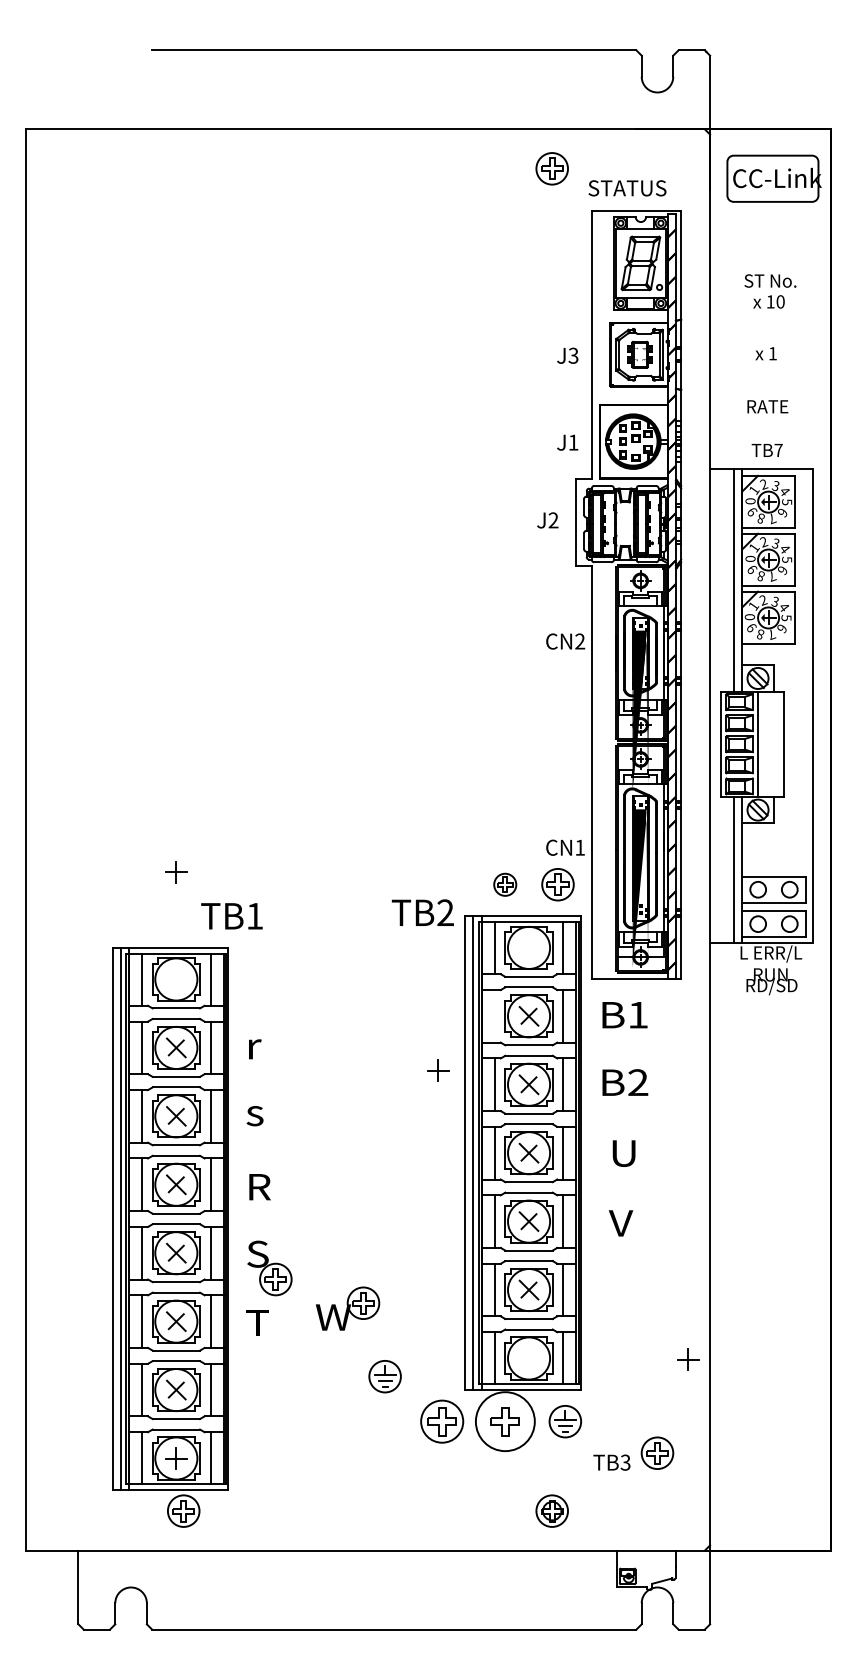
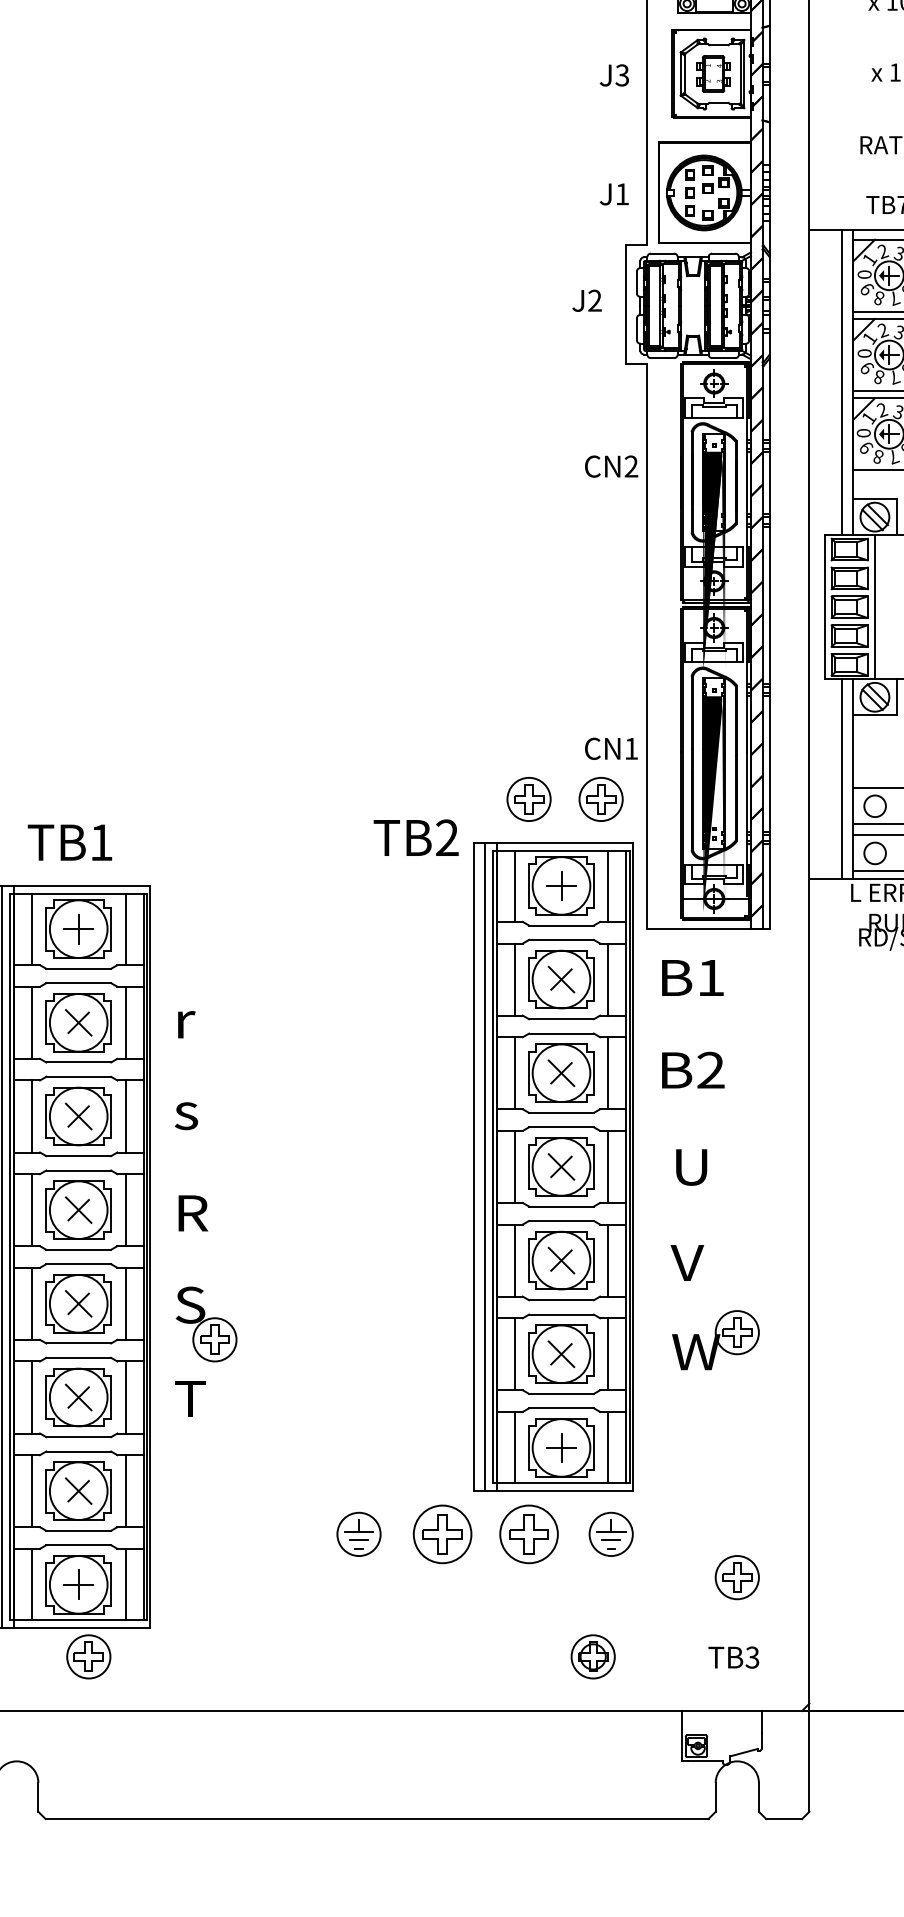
part: (176, 872) -> (78, 929), moved
part: (504, 884) -> (527, 799), size x1.43
text: (231, 916) -> (69, 842), moved
line: (494, 1016) -> (514, 979), added
part: (438, 1070) -> (562, 885), moved
part: (347, 1308) -> (715, 1339), moved
part: (688, 1359) -> (562, 1447), moved
part: (384, 1376) -> (358, 1534), moved
circle: (505, 1421) -> (529, 1534), size x0.71
text: (611, 1462) -> (733, 1657), moved

